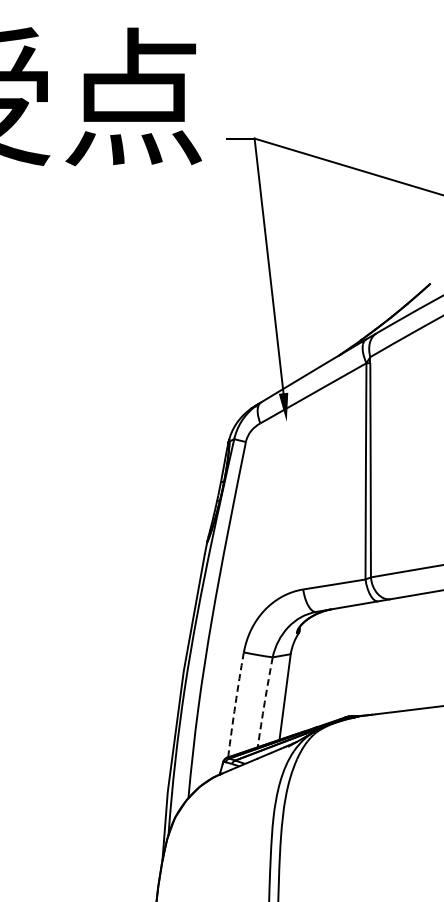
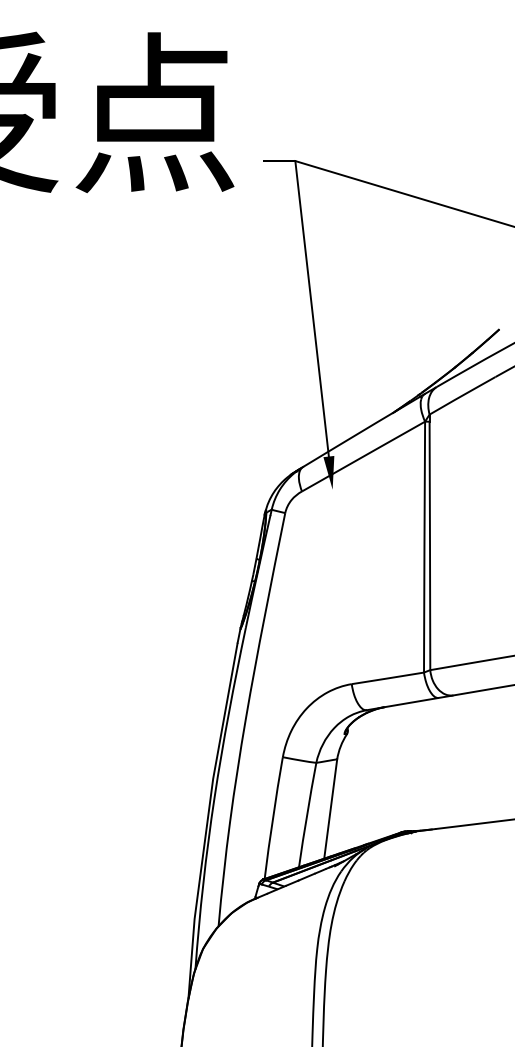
arc: (264, 702) -> (306, 815), dashed -> solid
arc: (235, 704) -> (273, 817), dashed -> solid

